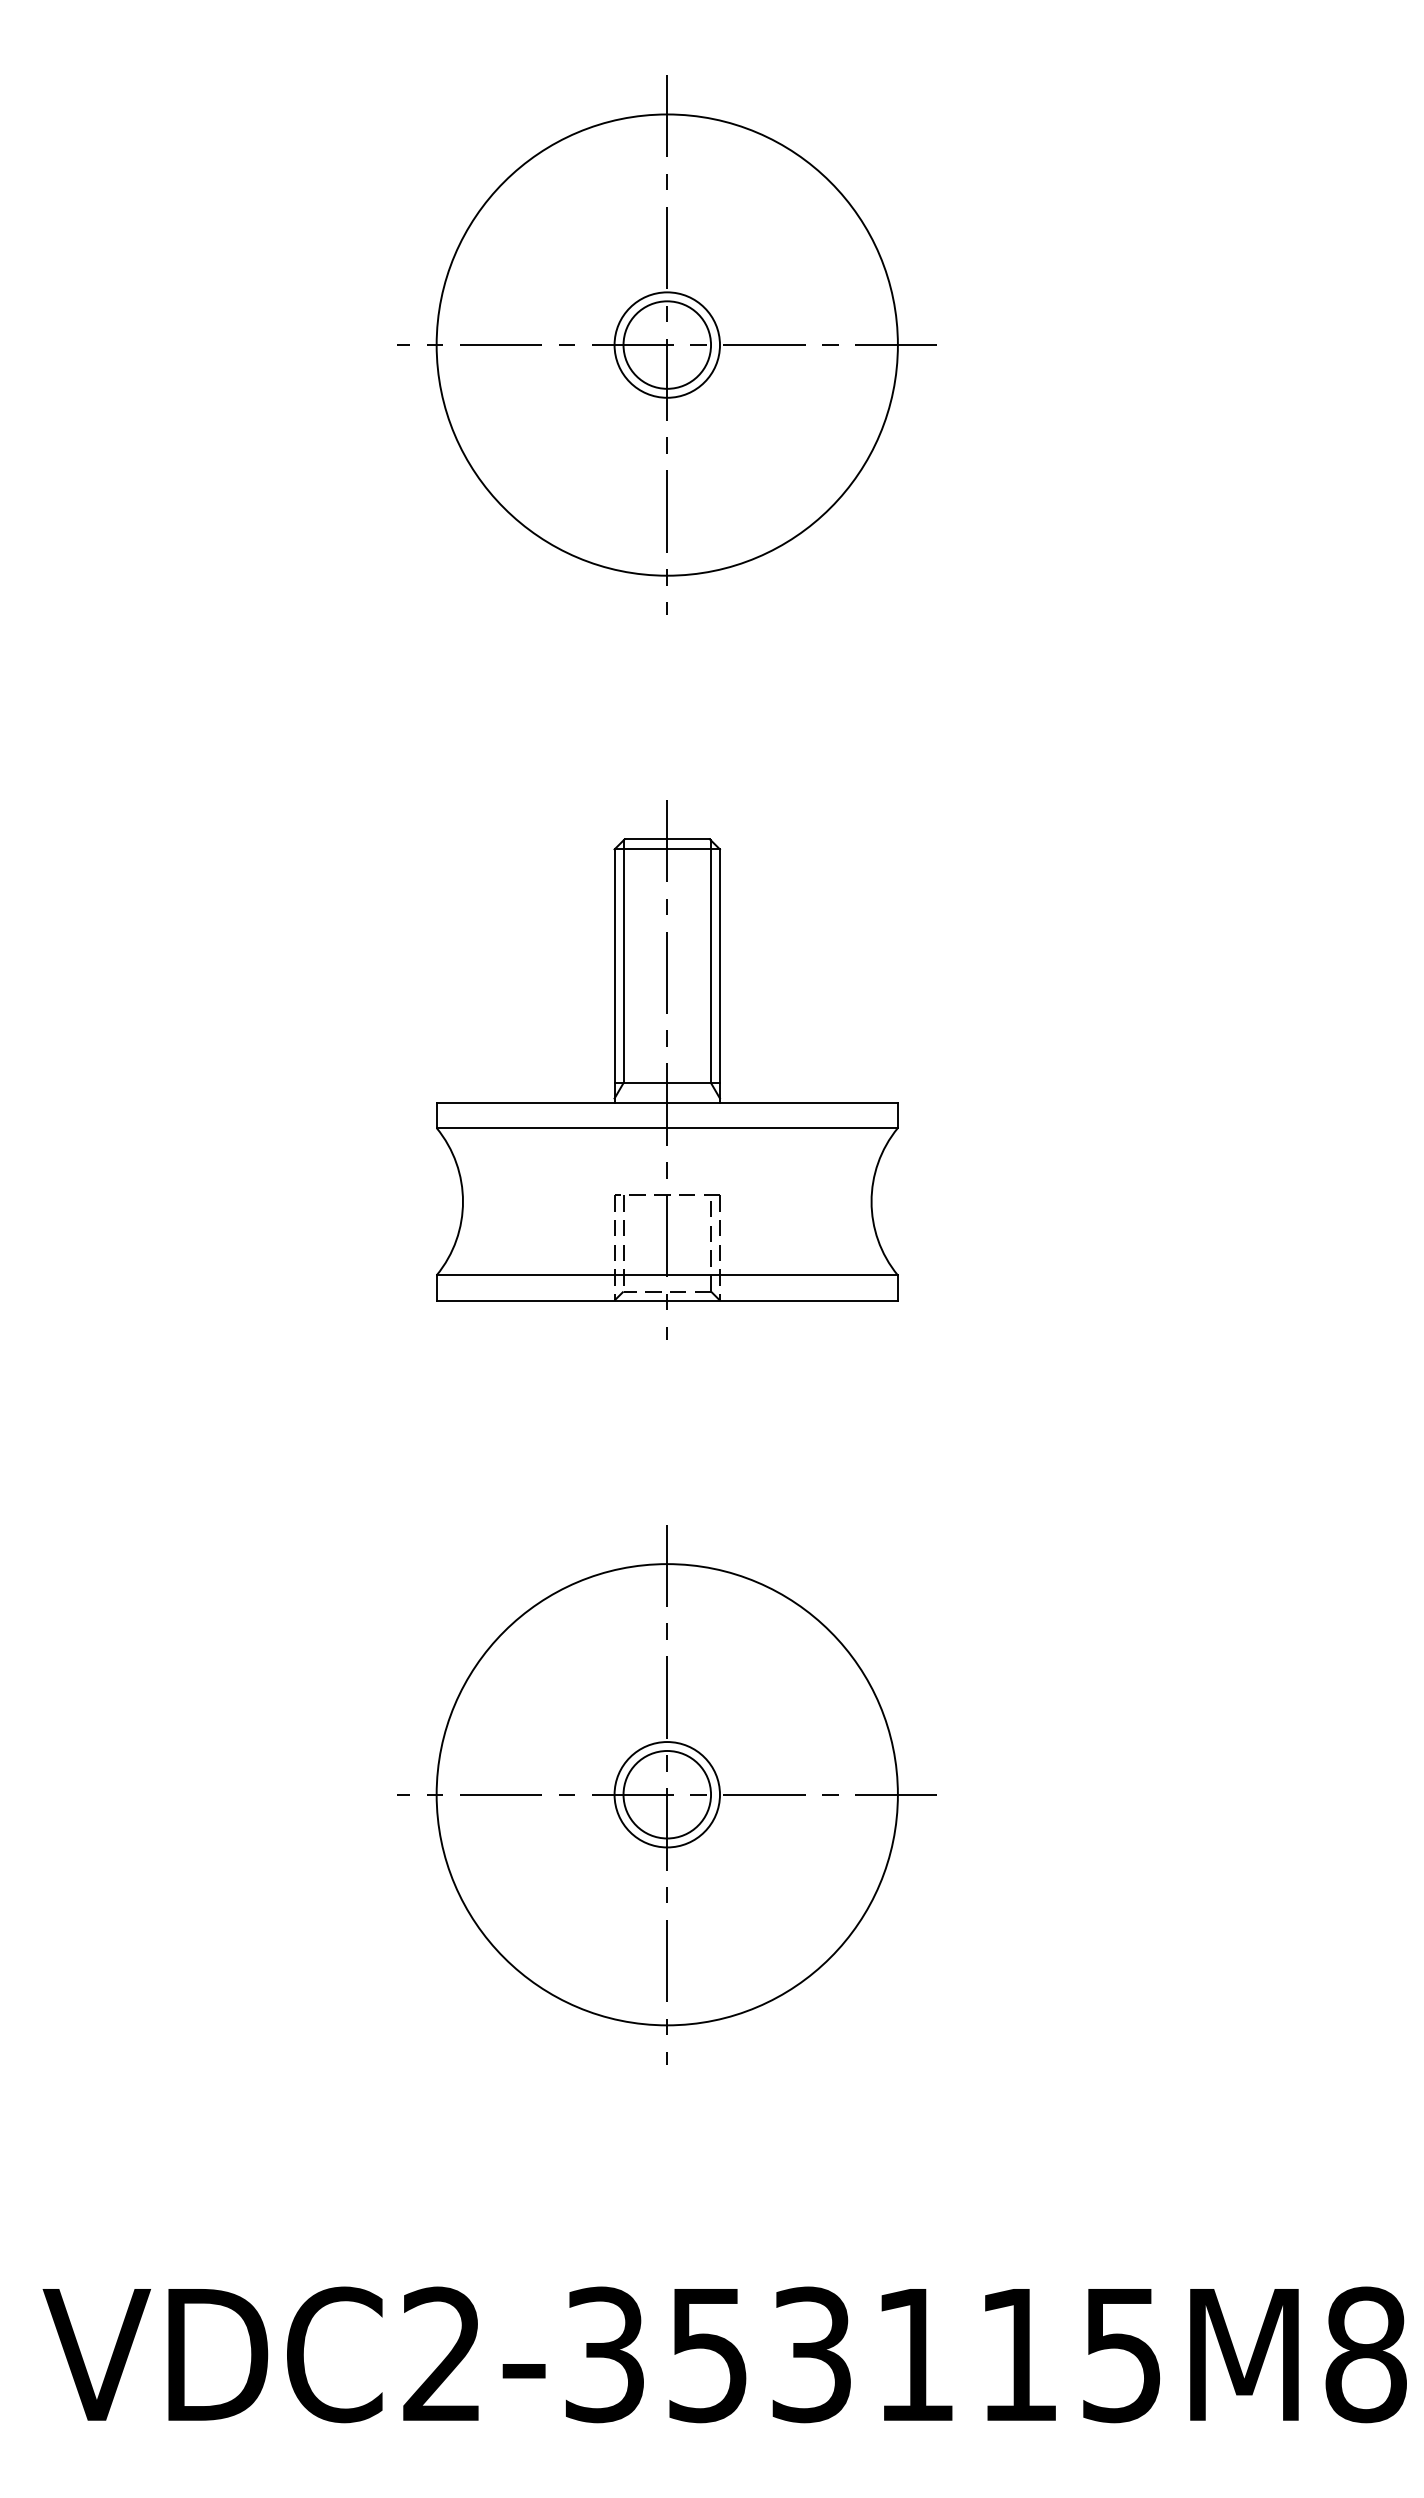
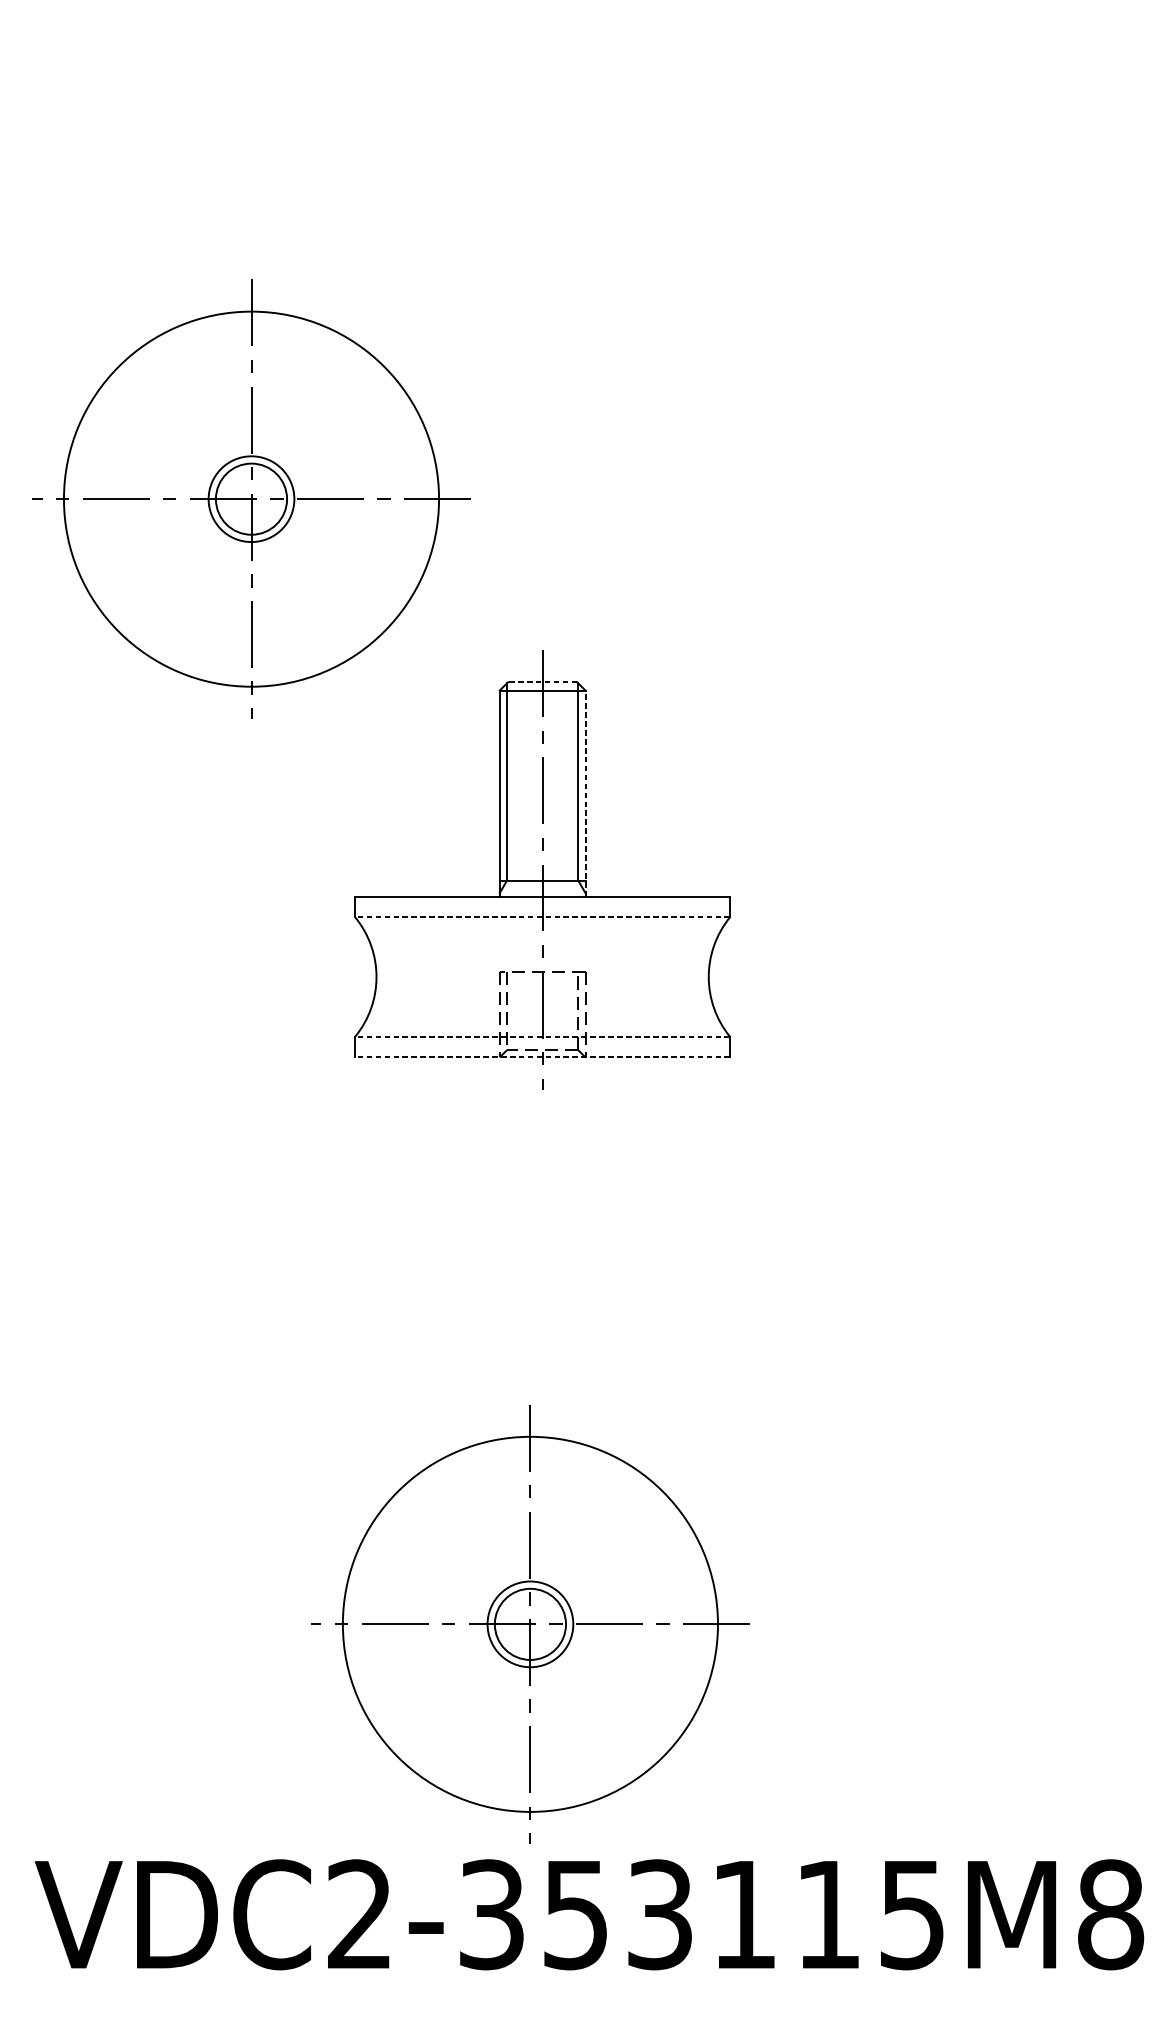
part: (666, 344) -> (250, 498), moved
line: (667, 839) -> (542, 682), solid -> dashed
line: (720, 976) -> (585, 793), solid -> dashed
line: (667, 1128) -> (542, 917), solid -> dashed
line: (667, 1275) -> (542, 1037), solid -> dashed
line: (667, 1300) -> (542, 1057), solid -> dashed
part: (666, 1794) -> (529, 1624), moved

